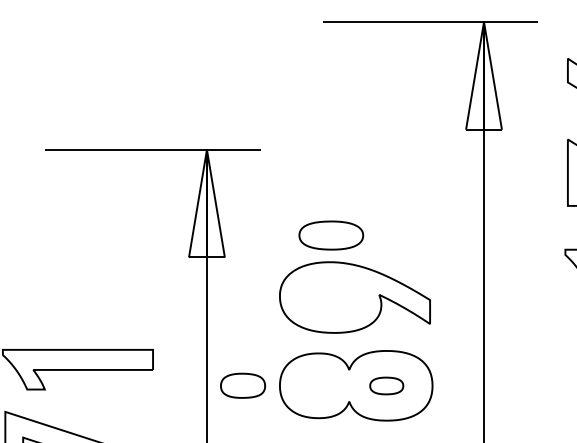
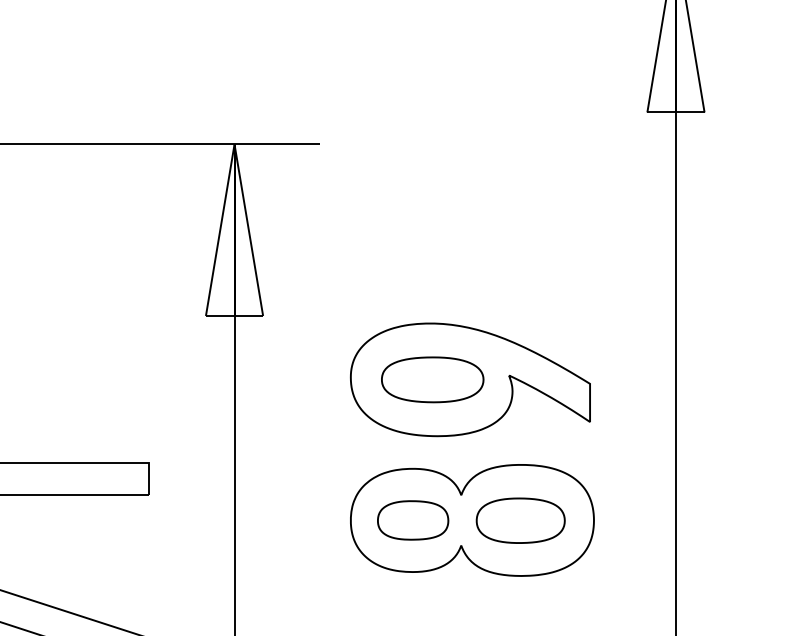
part: (331, 235) -> (432, 379), moved
part: (242, 385) -> (412, 519), moved
part: (386, 385) -> (520, 519), size x1.67

